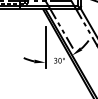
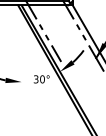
line: (45, 47) -> (21, 60), removed

